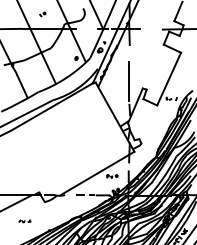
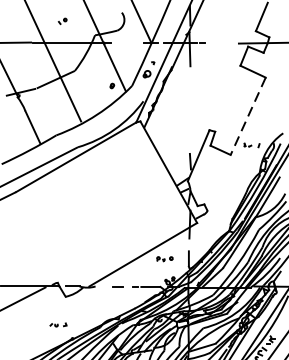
line: (169, 79) -> (248, 116), solid -> dashed
line: (129, 81) -> (190, 119), removed
part: (24, 221) -> (57, 325), moved

